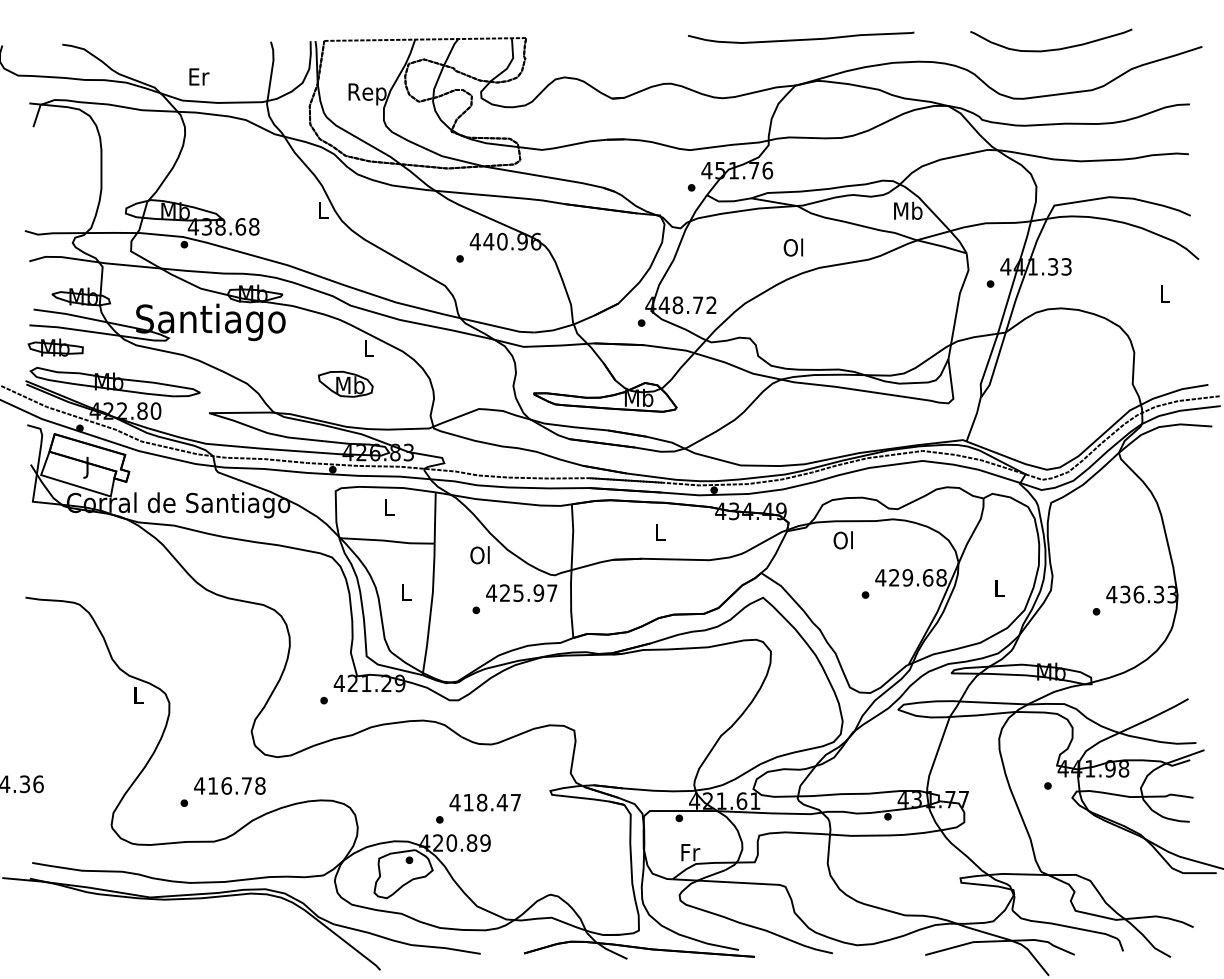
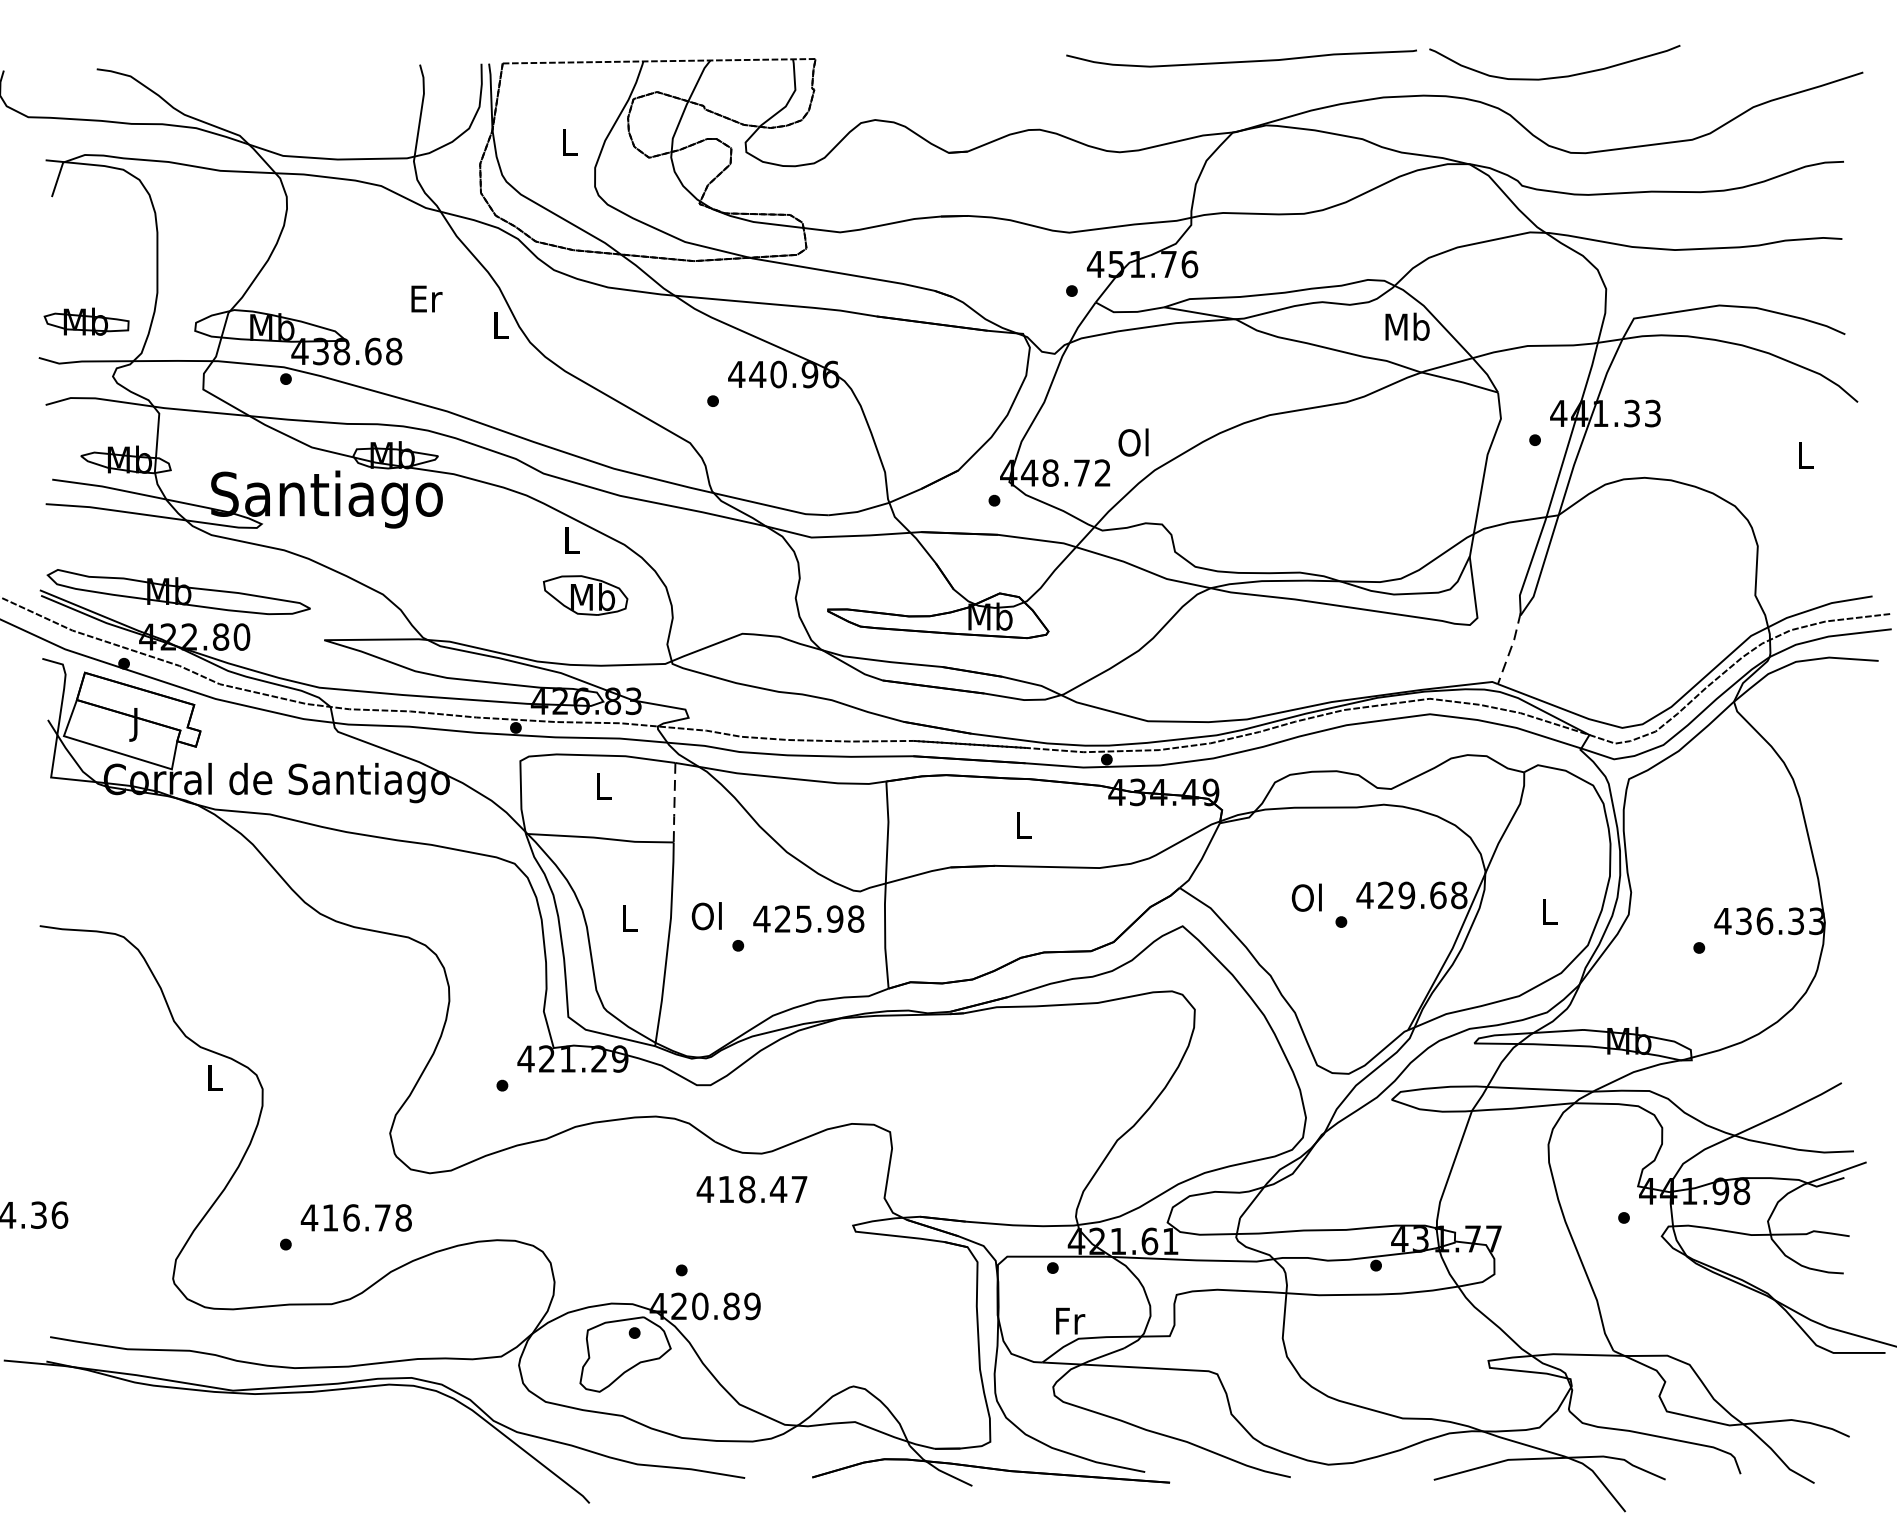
curve: (1055, 48) -> (1561, 75), moved
text: (199, 76) -> (427, 298), moved
text: (367, 94) -> (569, 146), Rep -> L
text: (793, 247) -> (1133, 442), moved
part: (55, 347) -> (86, 321), moved
part: (345, 383) -> (585, 594), moved
line: (975, 418) -> (1511, 648), solid -> dashed
line: (435, 519) -> (675, 804), solid -> dashed
text: (842, 540) -> (1305, 897), moved
text: (479, 555) -> (706, 916), moved
text: (552, 593) -> (856, 919), 425.97 -> 425.98
text: (484, 802) -> (750, 1189), moved

